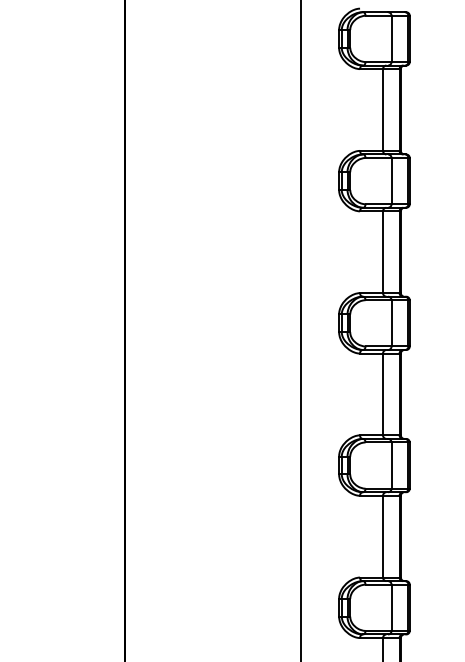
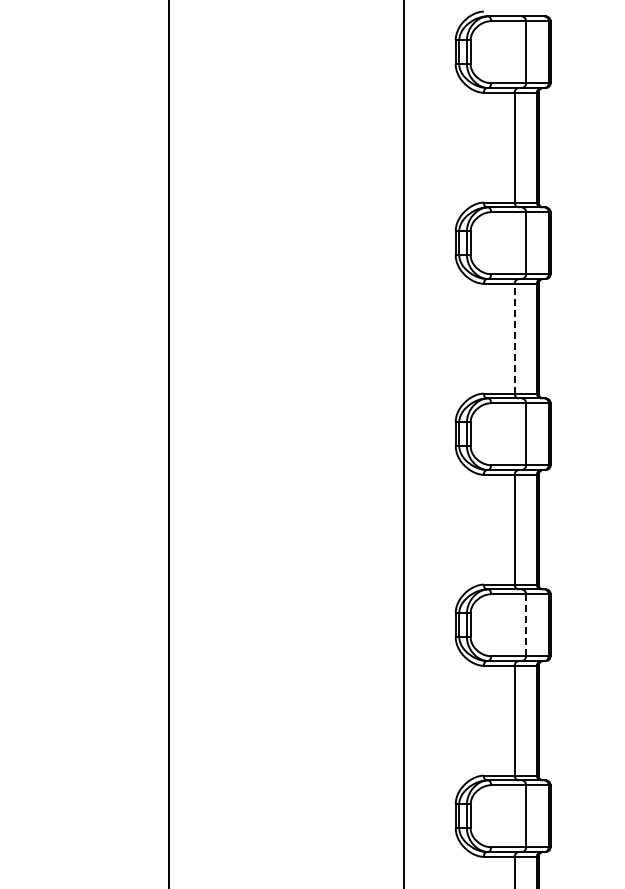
line: (382, 252) -> (514, 338), solid -> dashed
line: (391, 465) -> (526, 625), solid -> dashed

